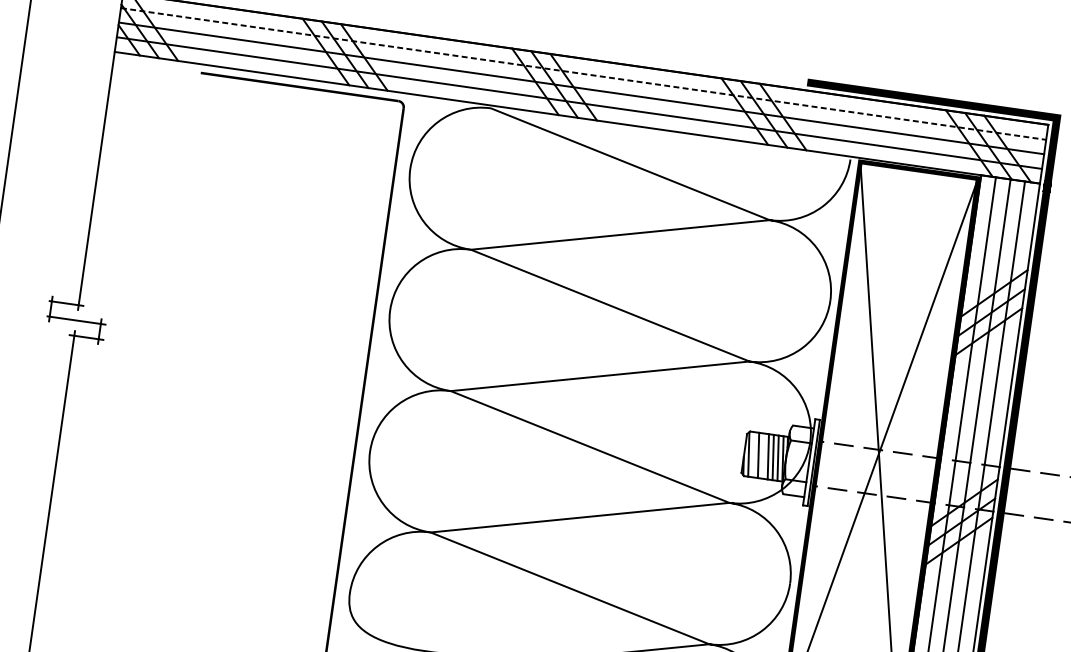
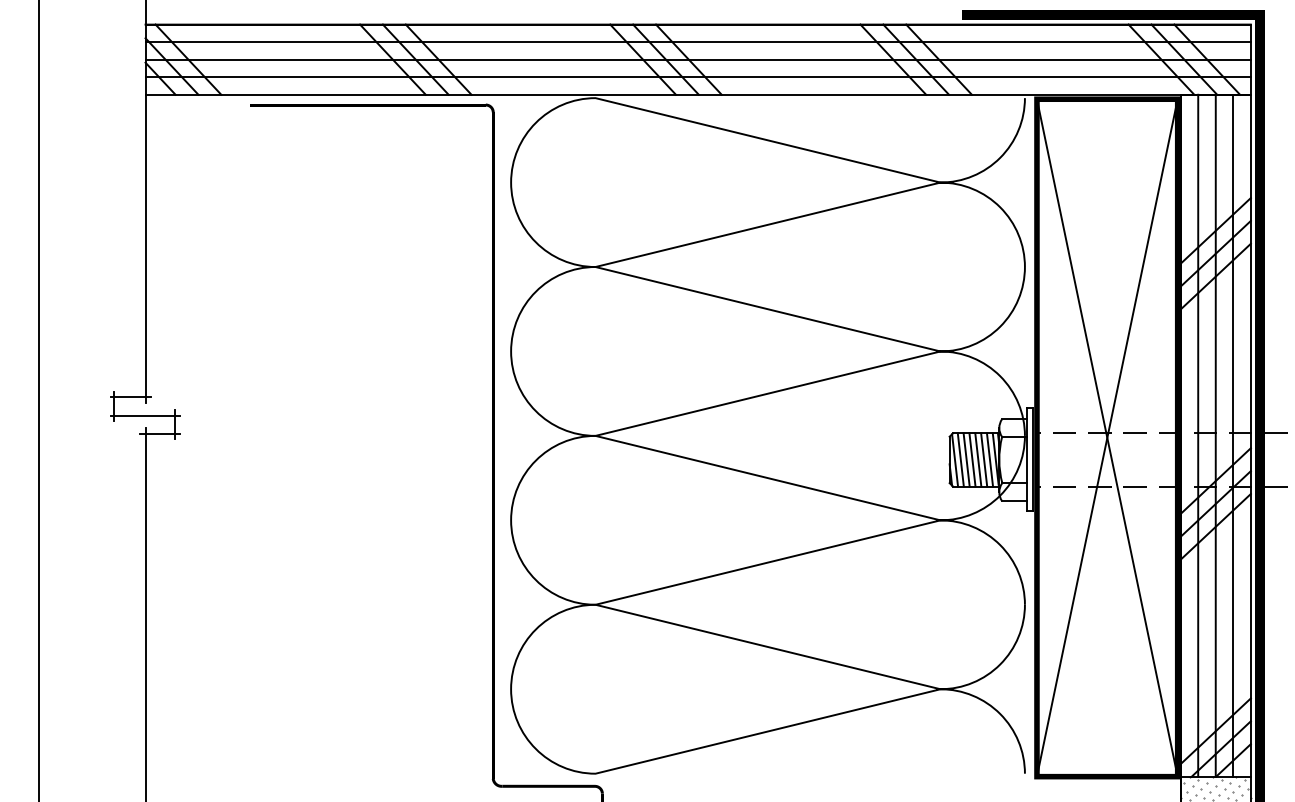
line: (583, 74) -> (698, 42), dashed -> solid
line: (753, 454) -> (960, 459), added
line: (763, 455) -> (972, 459), added

